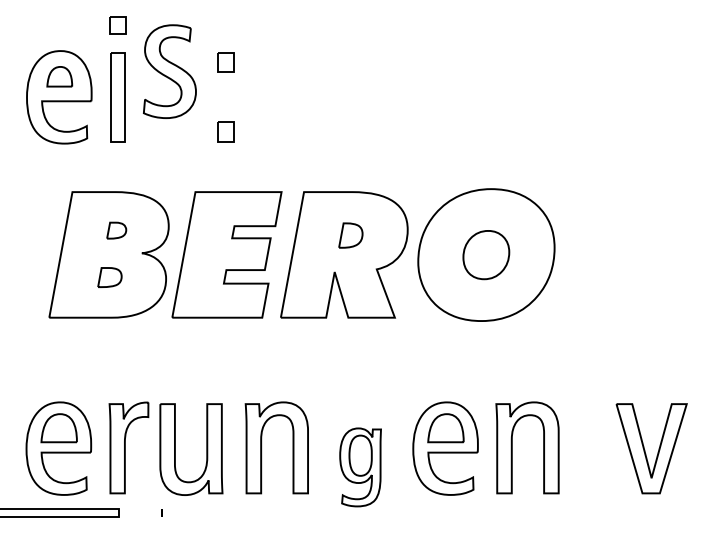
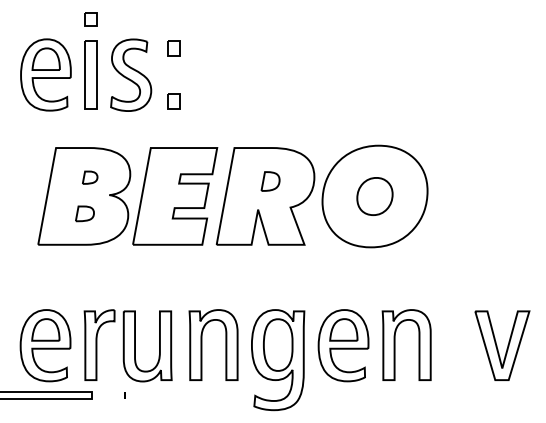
part: (169, 71) -> (130, 75), moved
part: (59, 76) -> (46, 58), size x1.43
part: (360, 467) -> (278, 360), size x1.67

